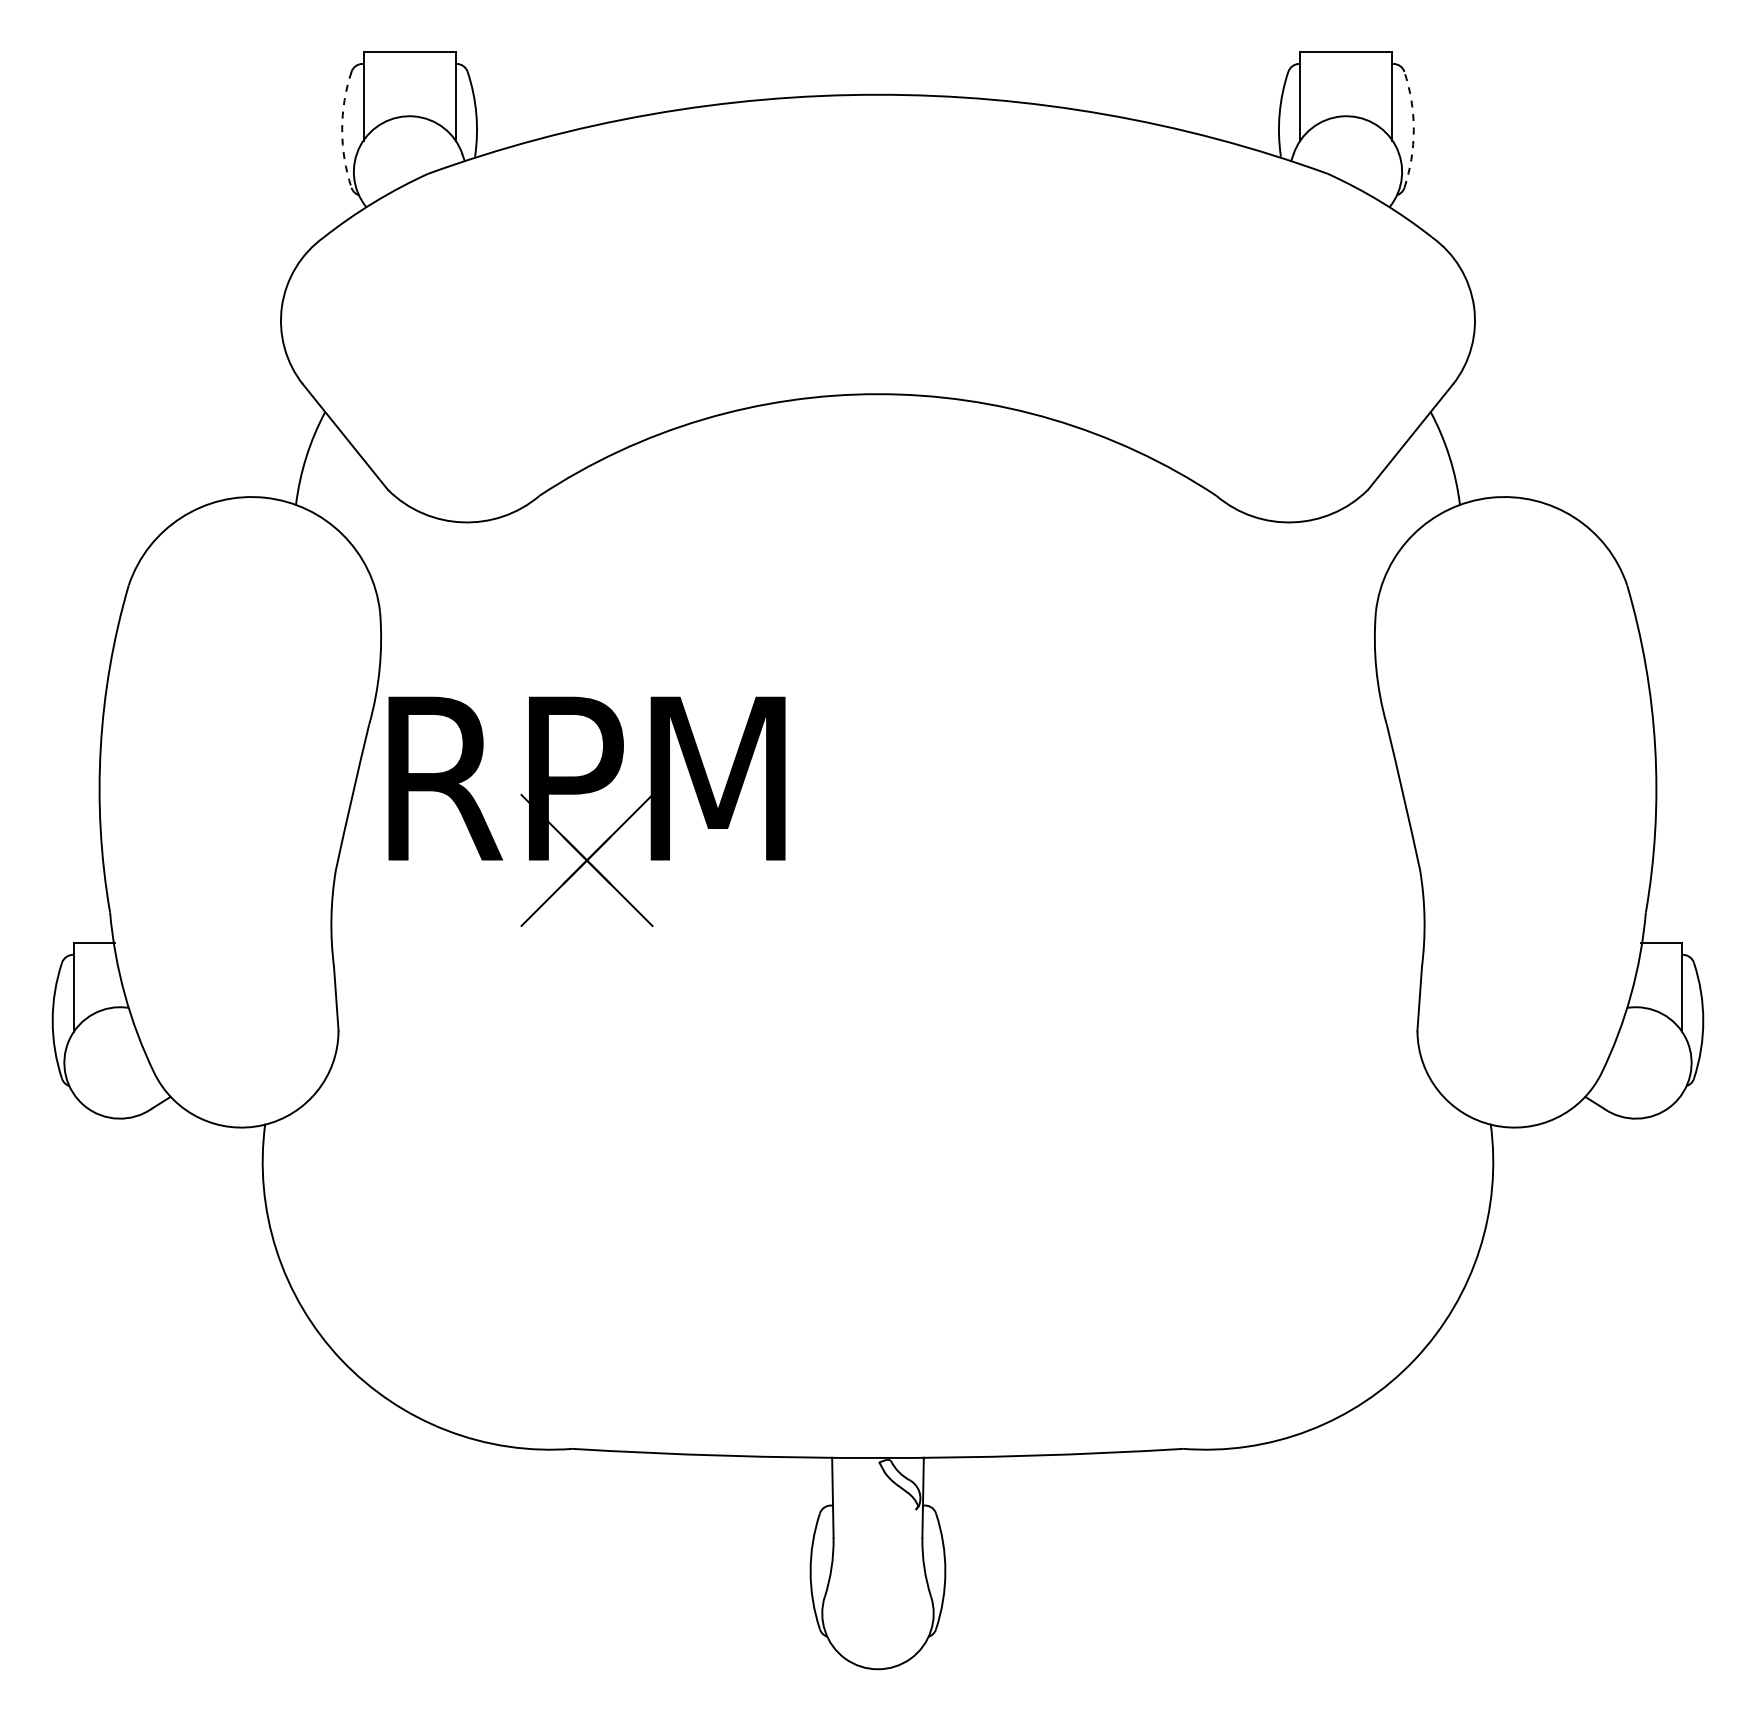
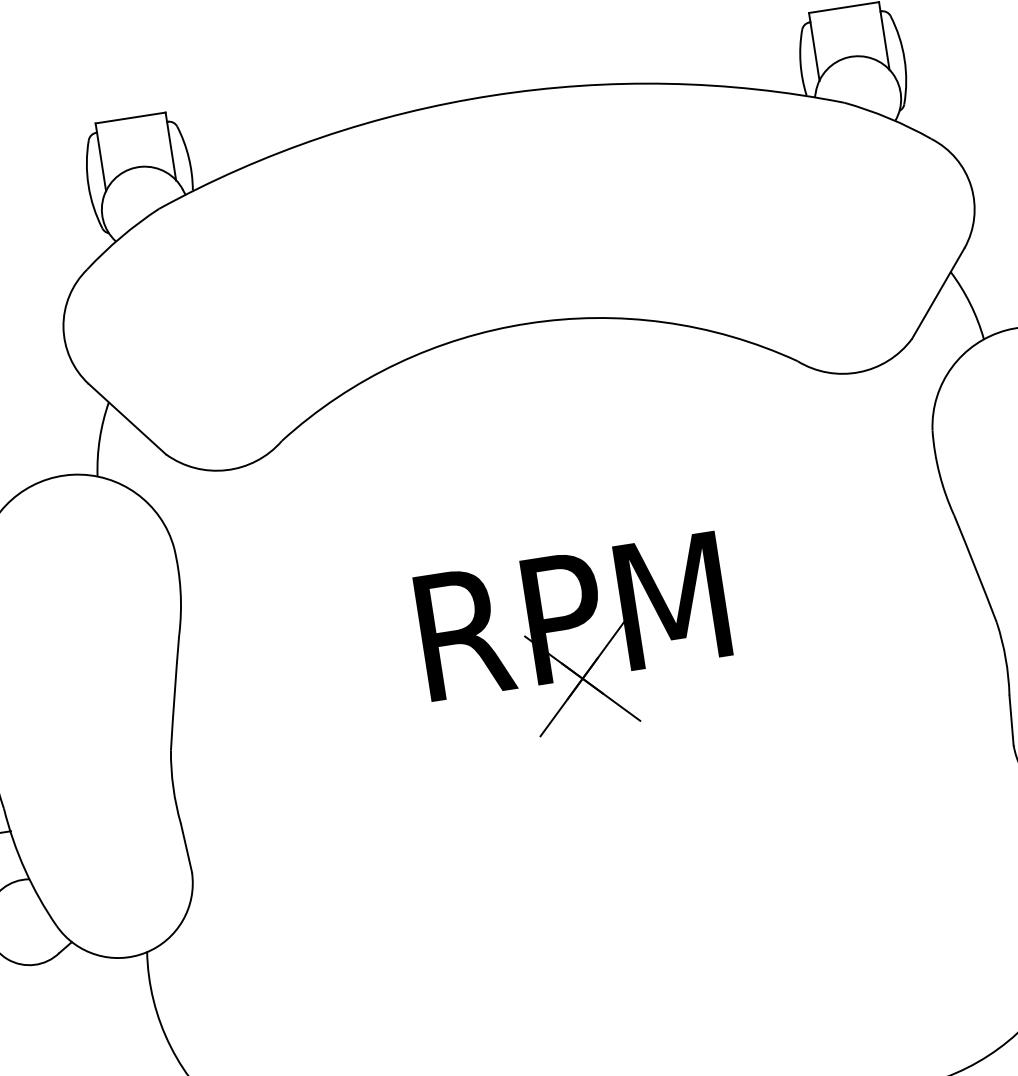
arc: (342, 129) -> (88, 185), dashed -> solid
arc: (1413, 129) -> (904, 58), dashed -> solid
part: (582, 794) -> (571, 628), moved

